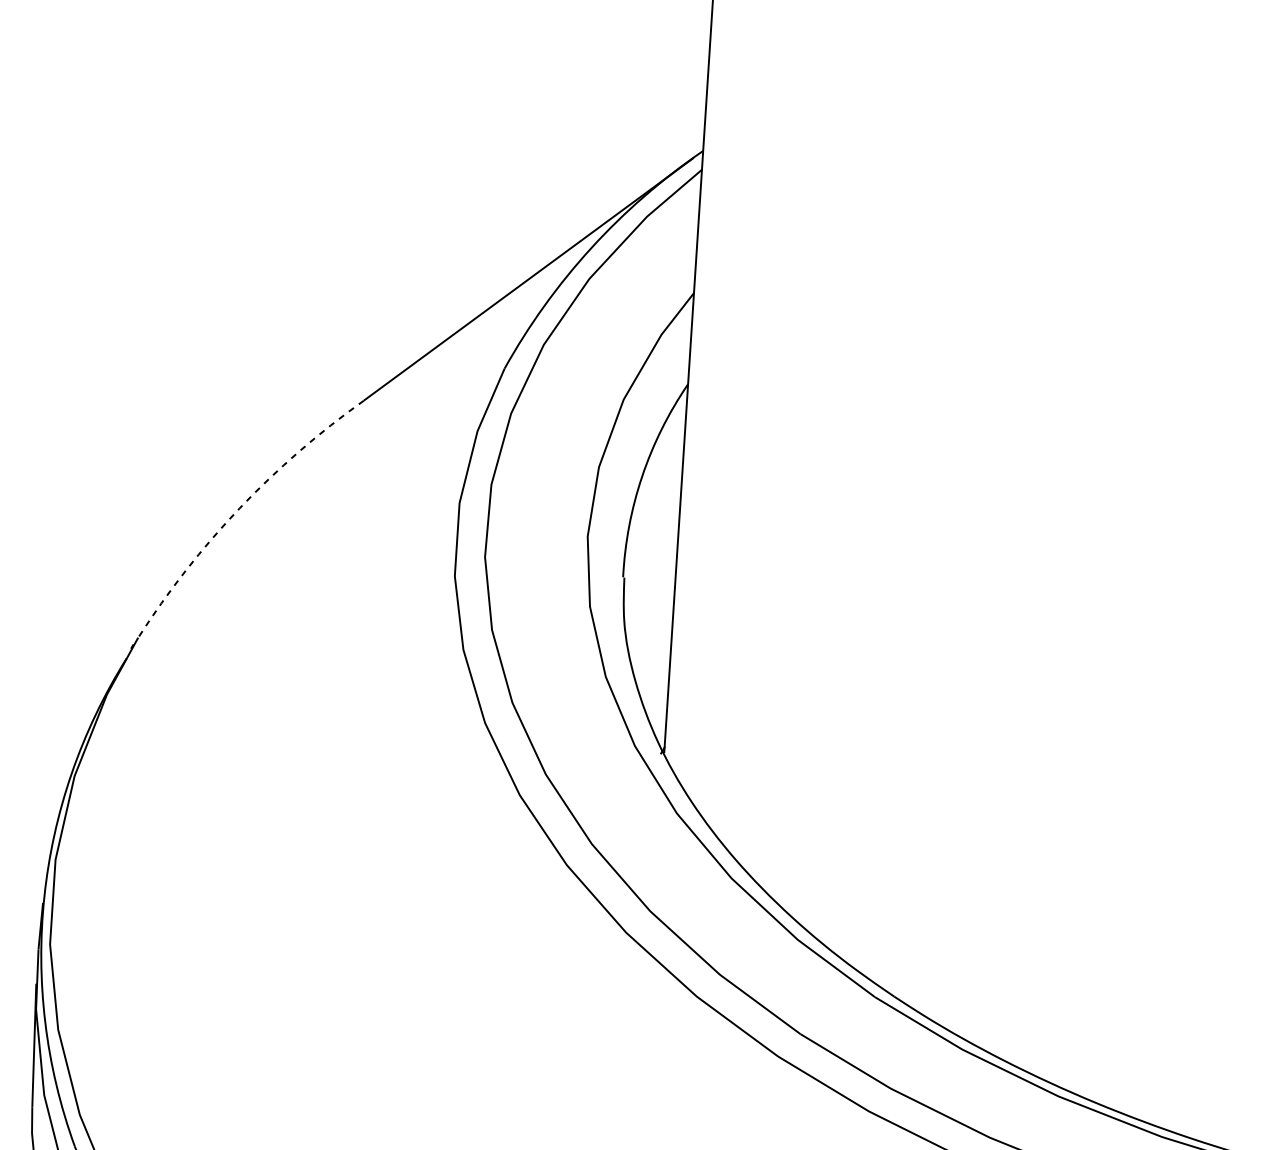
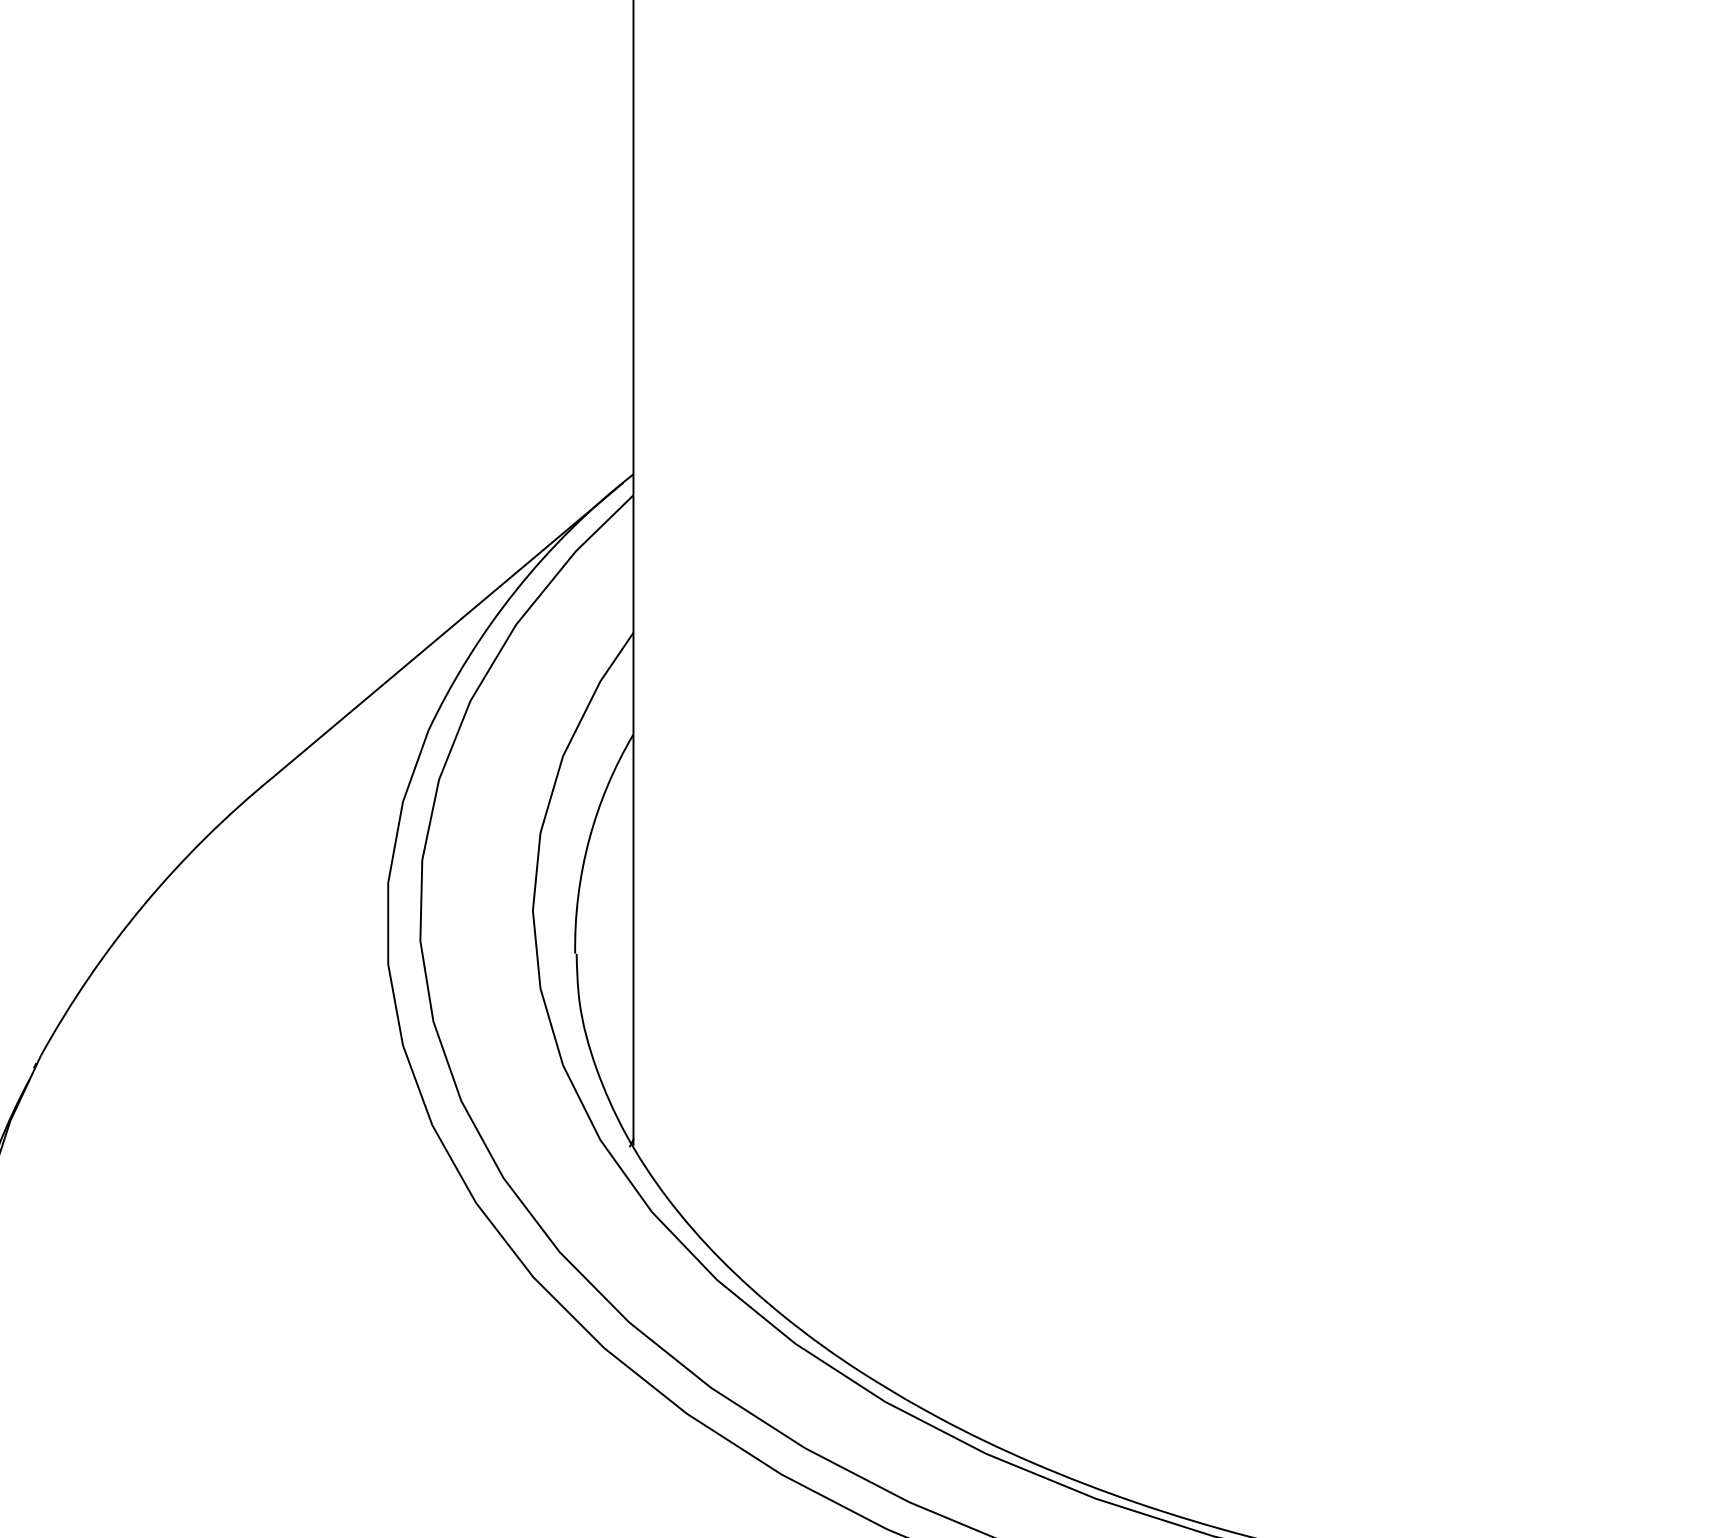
arc: (239, 508) -> (144, 904), dashed -> solid

